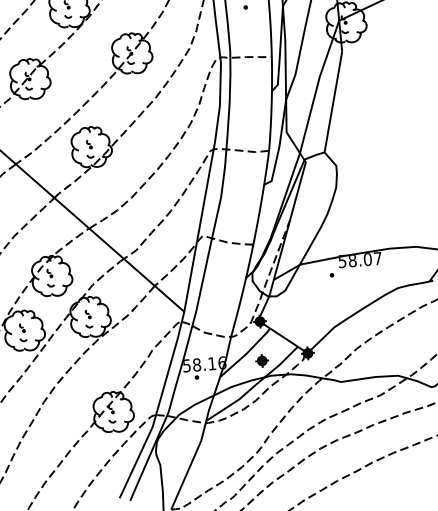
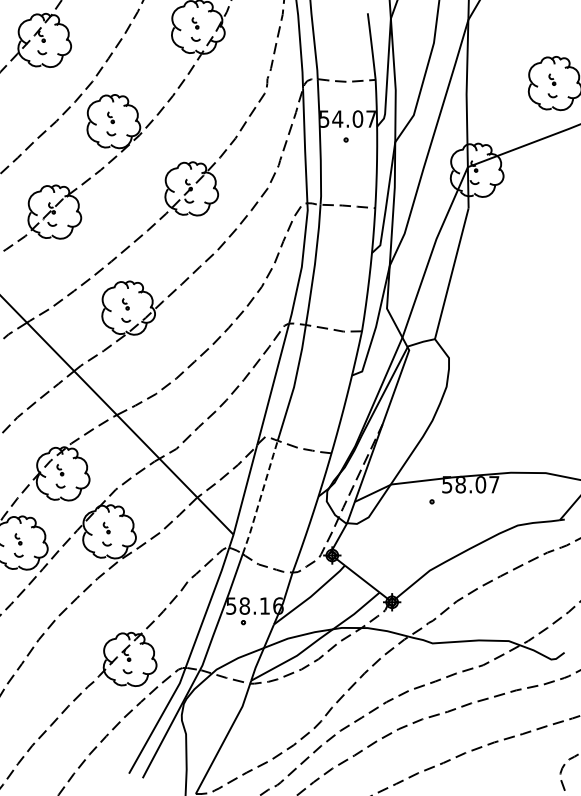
line: (202, 282) -> (260, 497), solid -> dashed
part: (262, 360) -> (331, 607), removed

